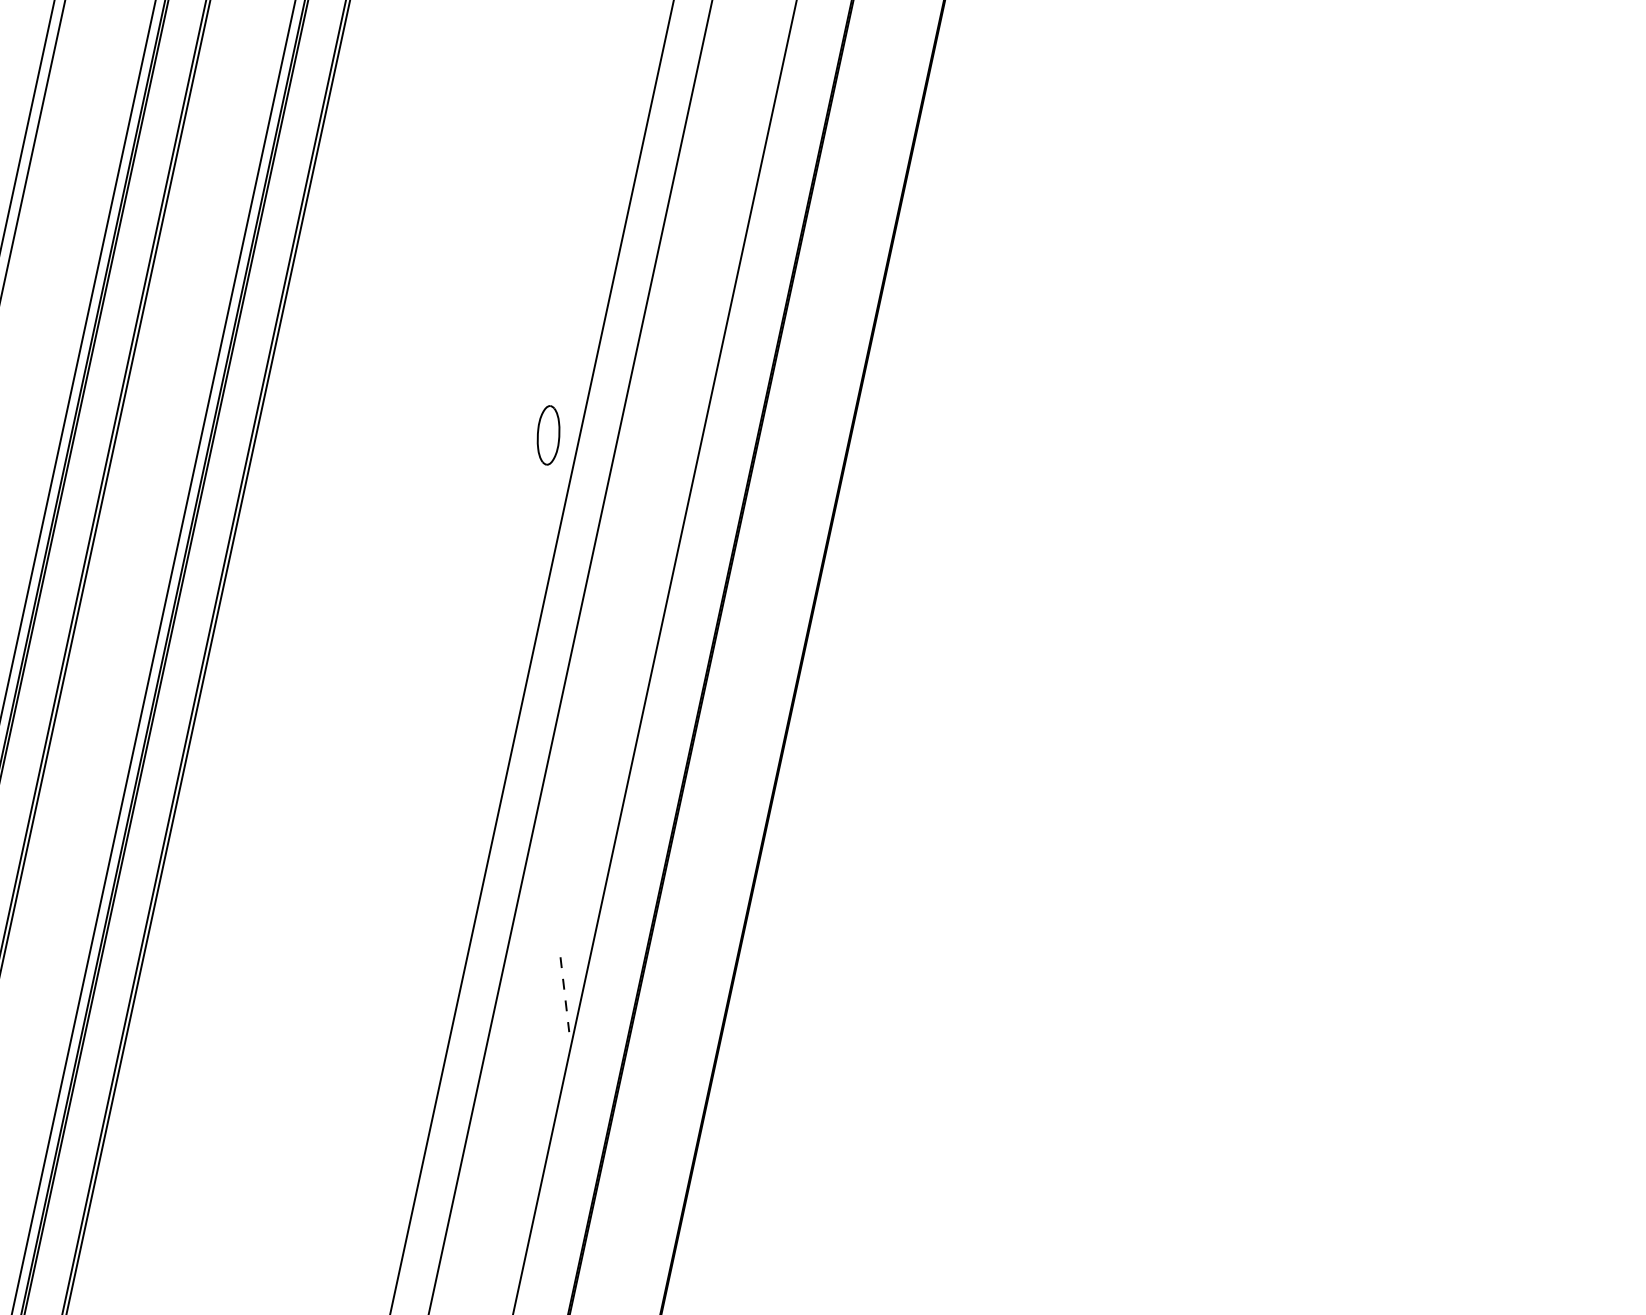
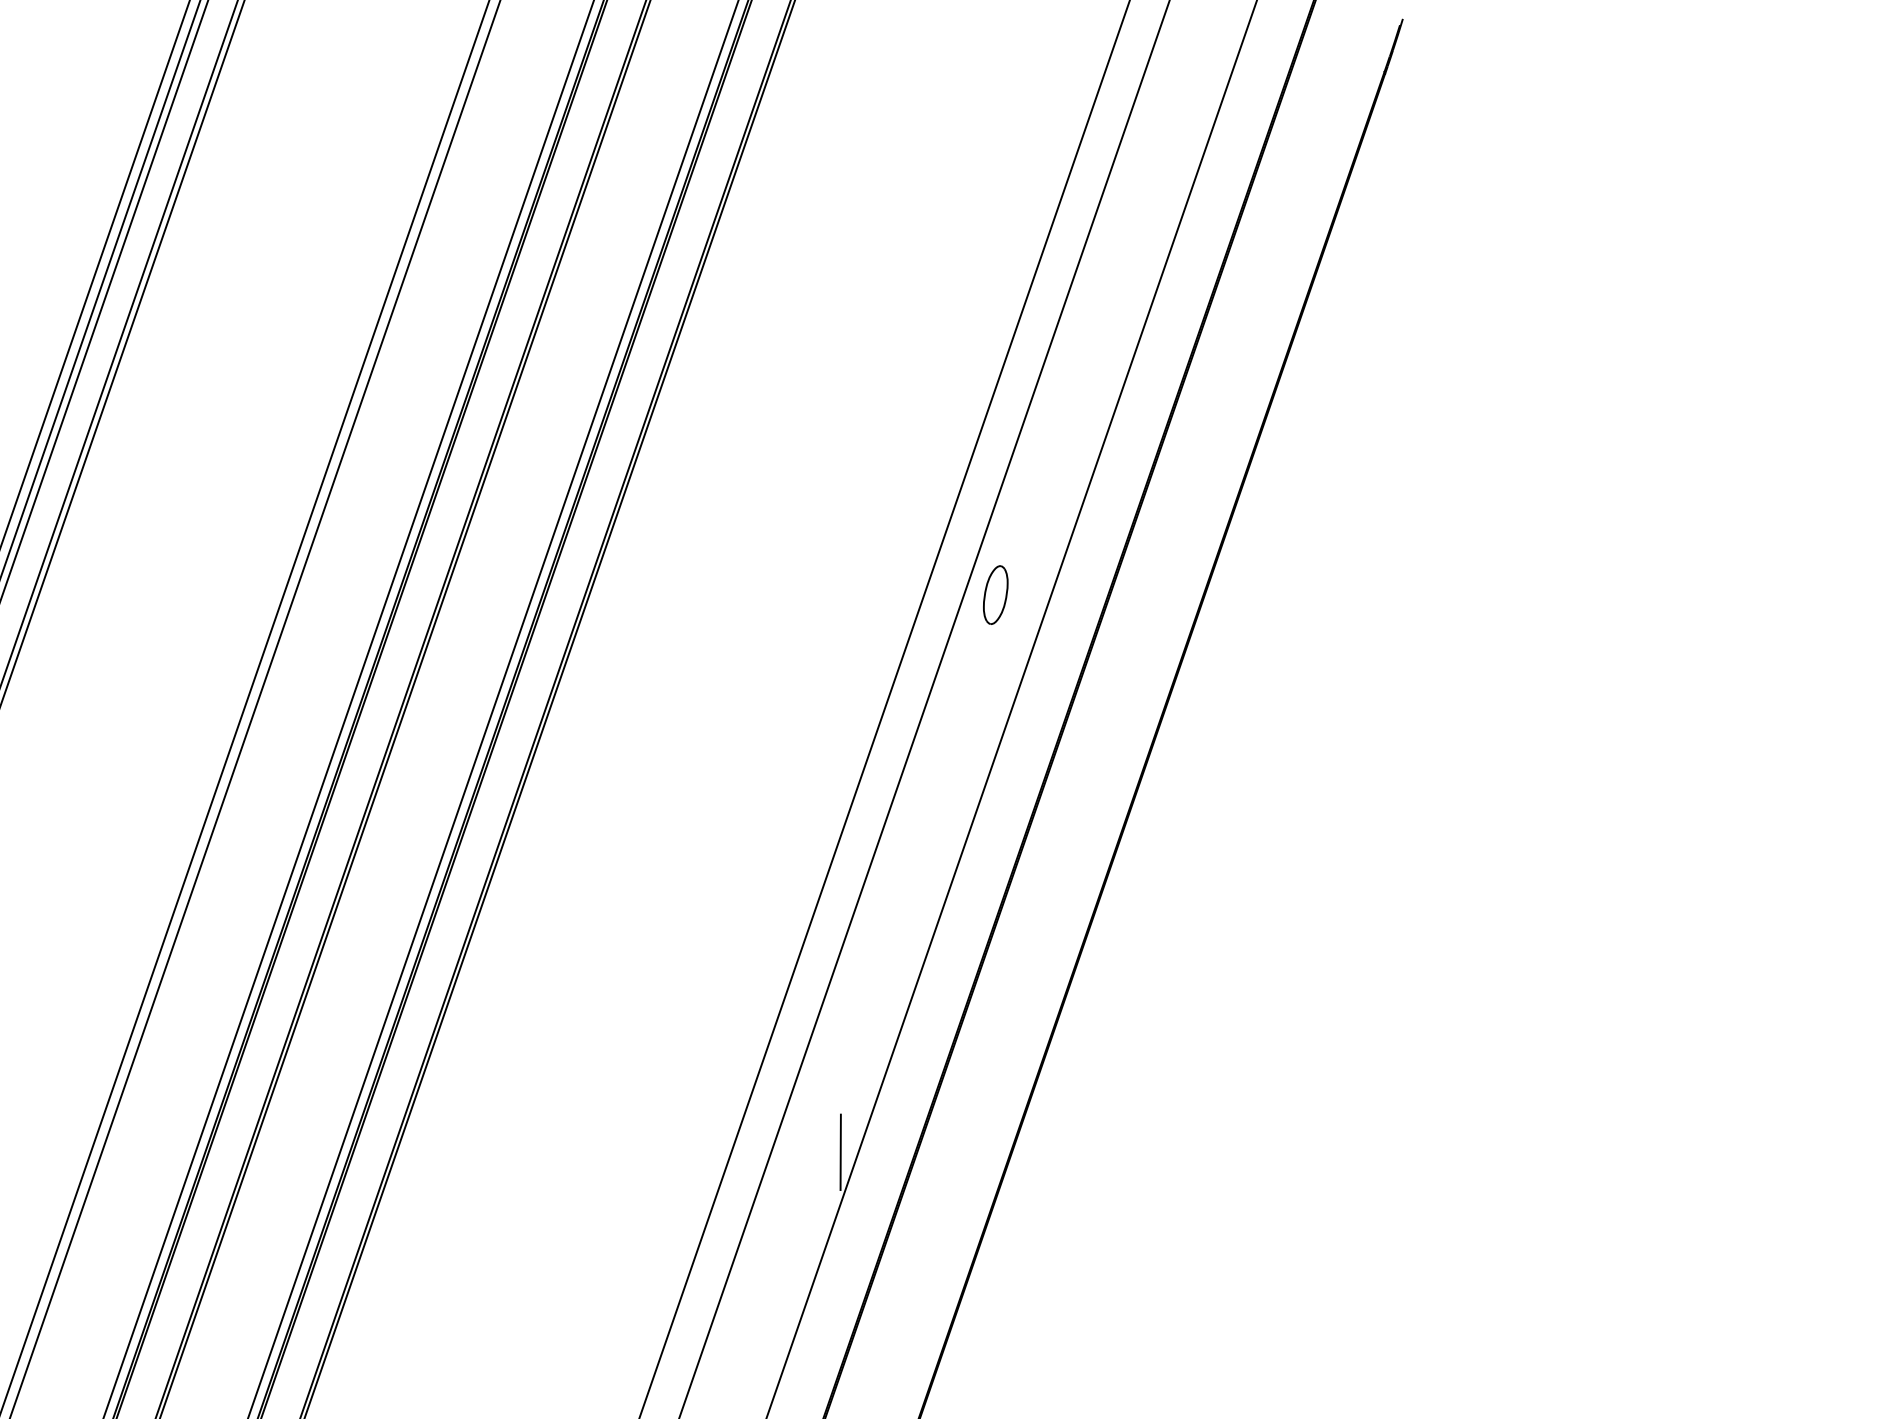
part: (548, 434) -> (995, 594), moved
line: (564, 994) -> (840, 1152), dashed -> solid

